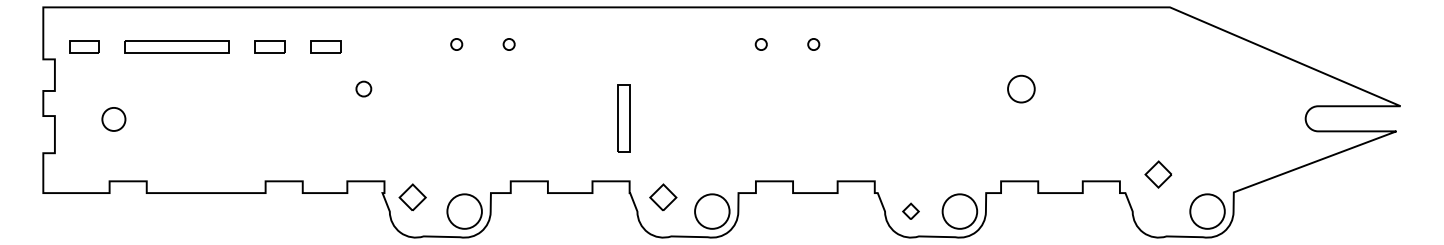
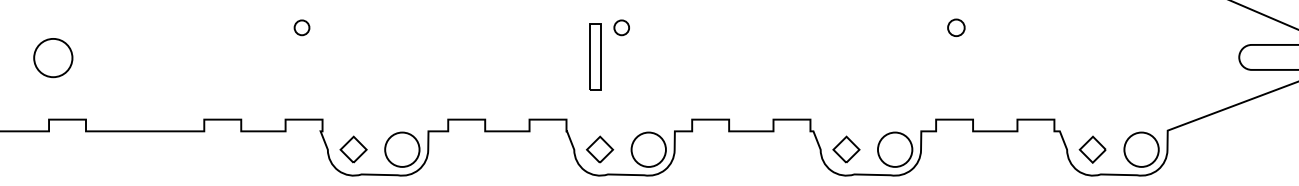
circle: (684, 88) -> (621, 27), added
circle: (1021, 88) -> (956, 27), size x0.62
part: (623, 118) -> (595, 57), moved
circle: (113, 119) -> (52, 58), size x1.67
part: (1158, 174) -> (1092, 149), moved
part: (412, 197) -> (353, 149), moved
part: (663, 197) -> (600, 149), moved
part: (910, 211) -> (845, 149), size x1.67

